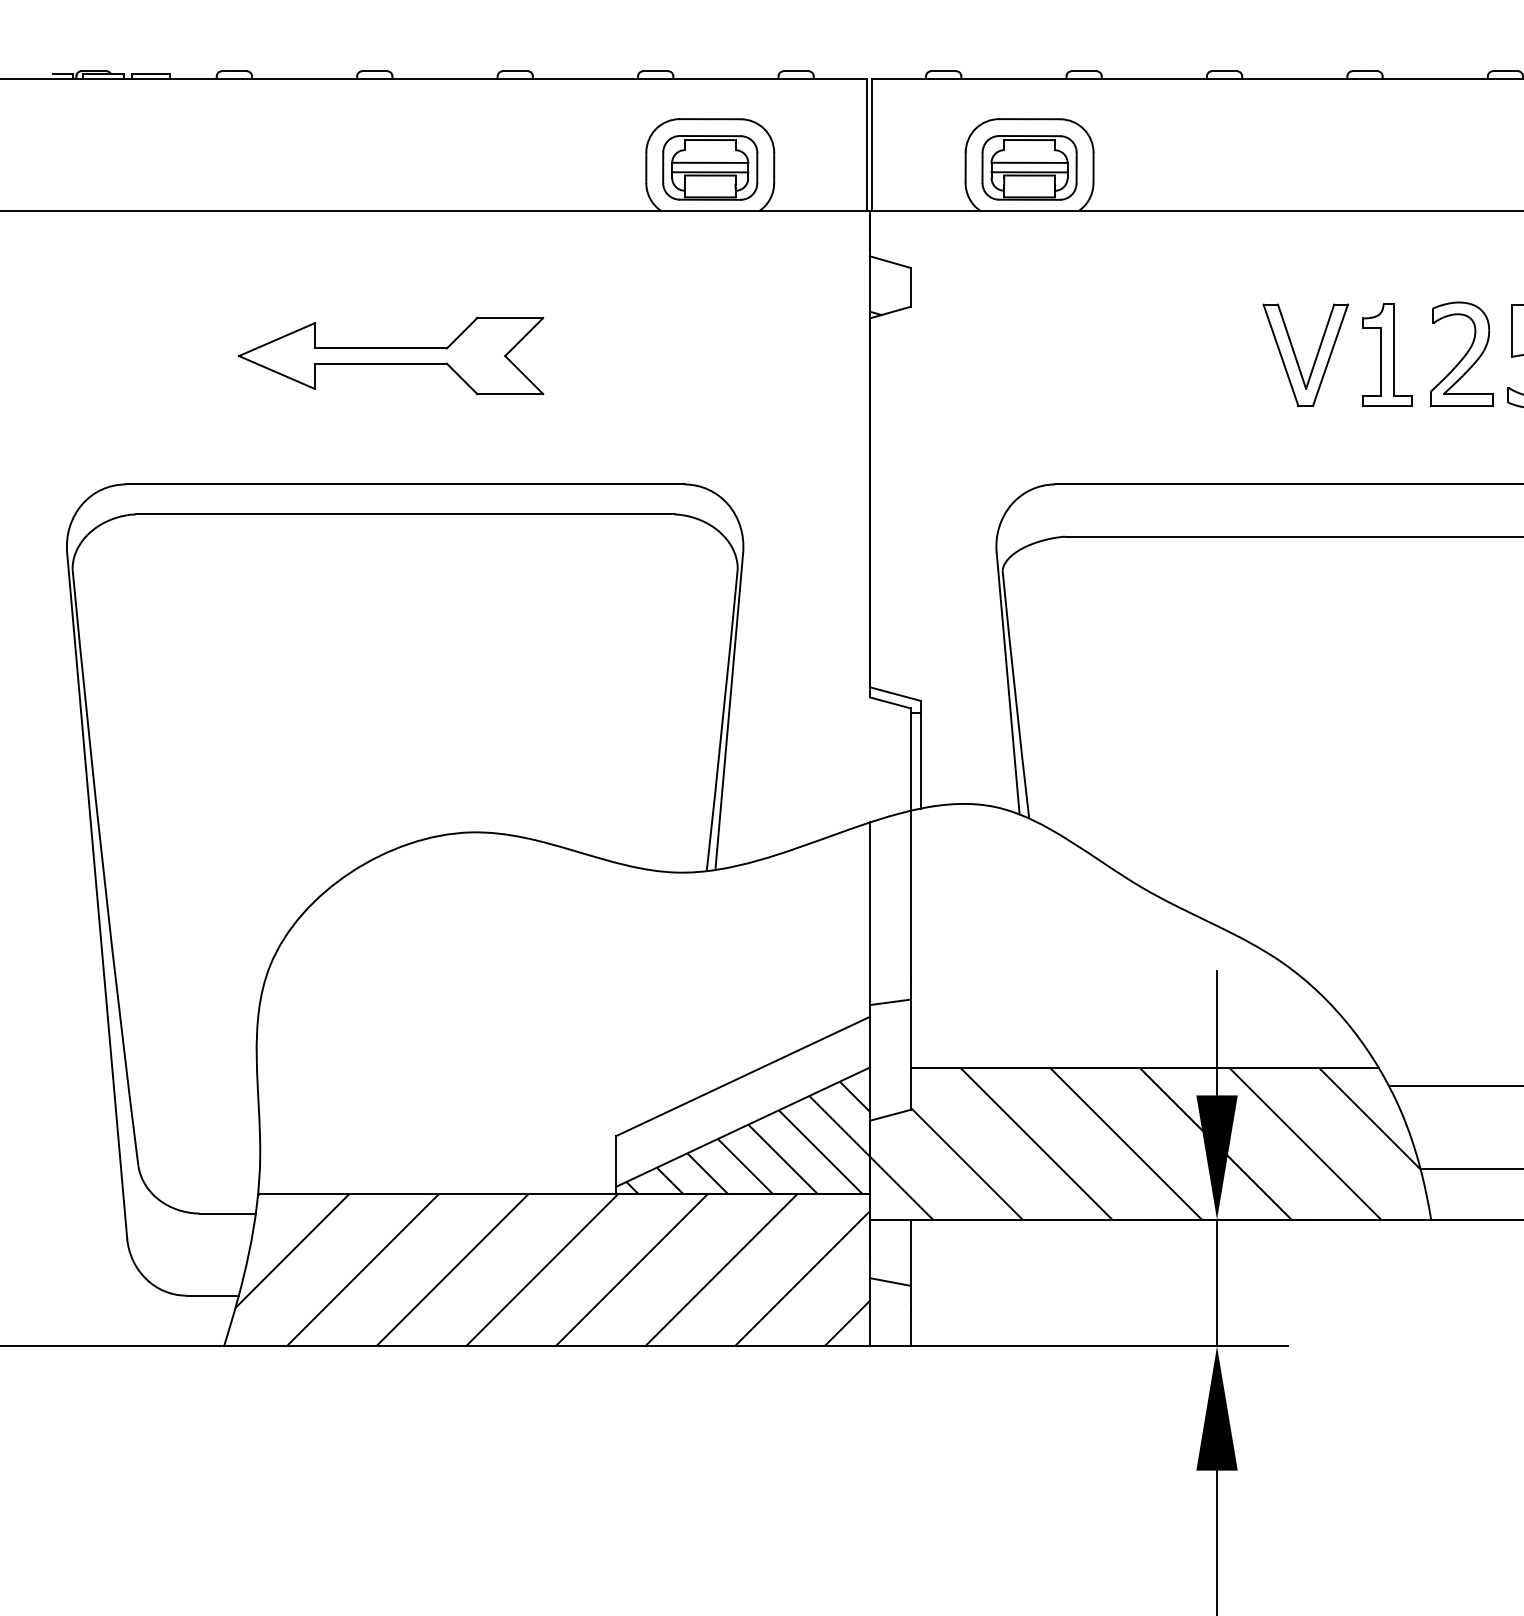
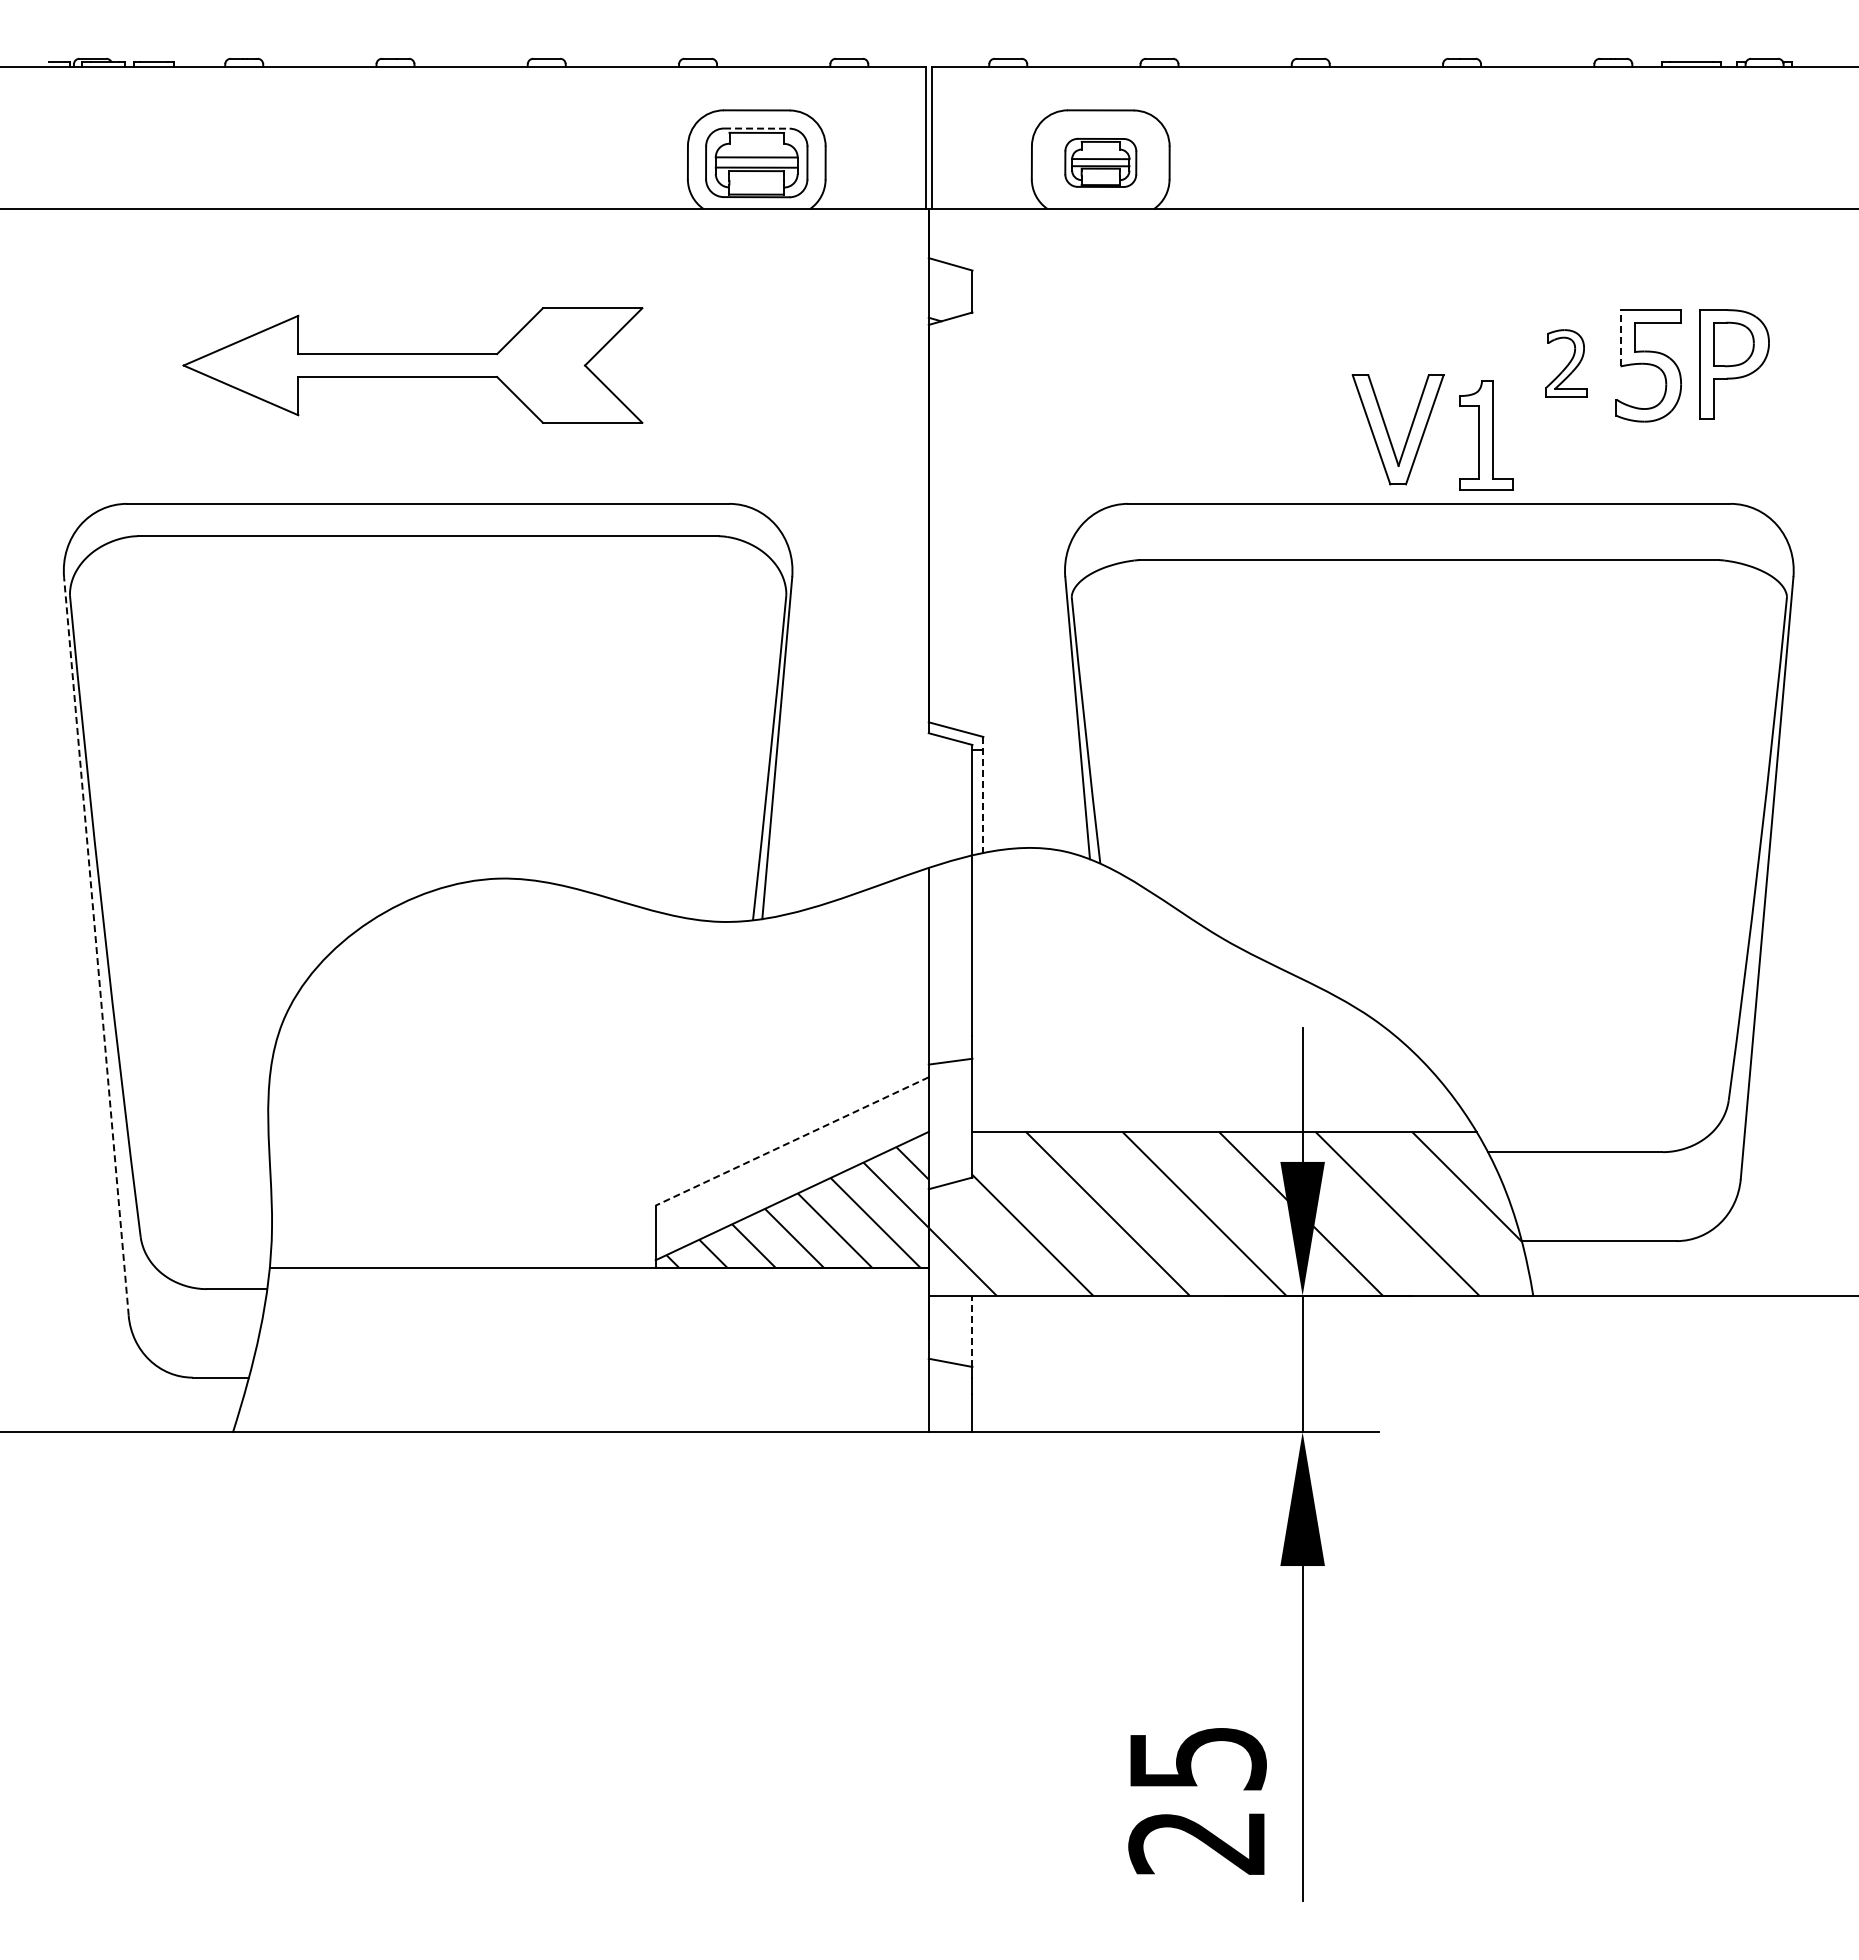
line: (710, 135) -> (756, 128), solid -> dashed
part: (1029, 167) -> (1100, 162), size x0.7
line: (1512, 330) -> (1620, 337), solid -> dashed
part: (1462, 354) -> (1566, 363), size x0.6
part: (1387, 355) -> (1486, 435), moved
part: (390, 356) -> (412, 365), size x1.4
part: (1296, 356) -> (1388, 431), moved
line: (920, 755) -> (983, 795), solid -> dashed
line: (97, 895) -> (96, 946), solid -> dashed
line: (743, 1076) -> (792, 1141), solid -> dashed
line: (910, 1252) -> (972, 1331), solid -> dashed
hatch: (552, 1270) -> (586, 1350), removed

